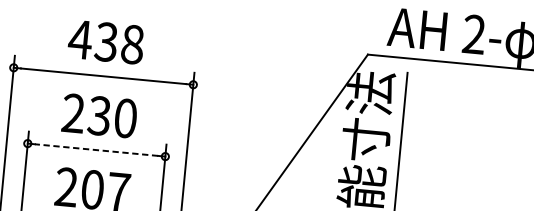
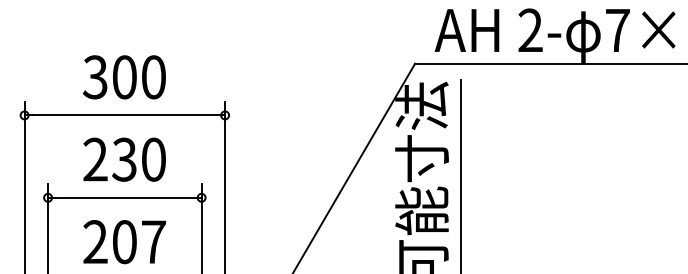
text: (106, 42) -> (124, 77), 438 -> 300
line: (96, 149) -> (124, 197), dashed -> solid

